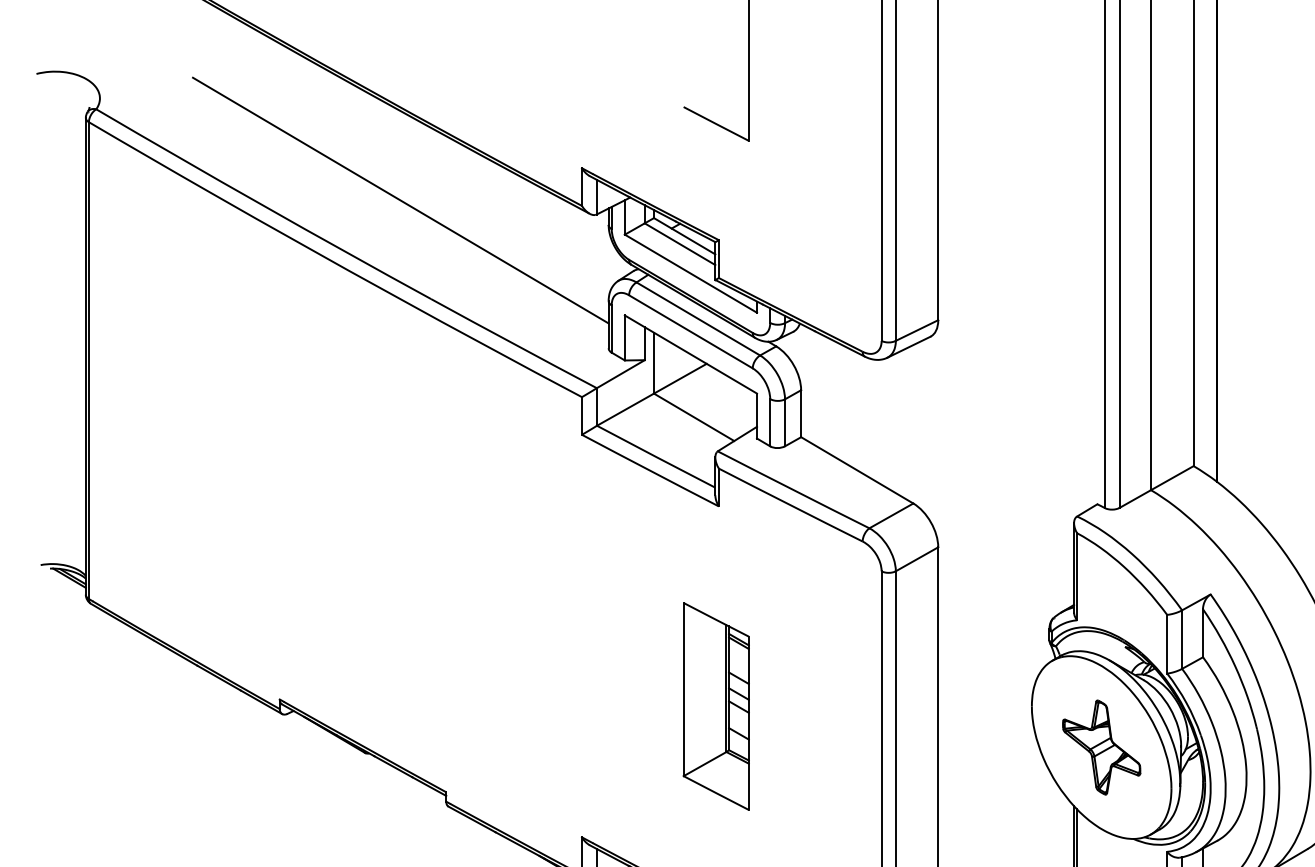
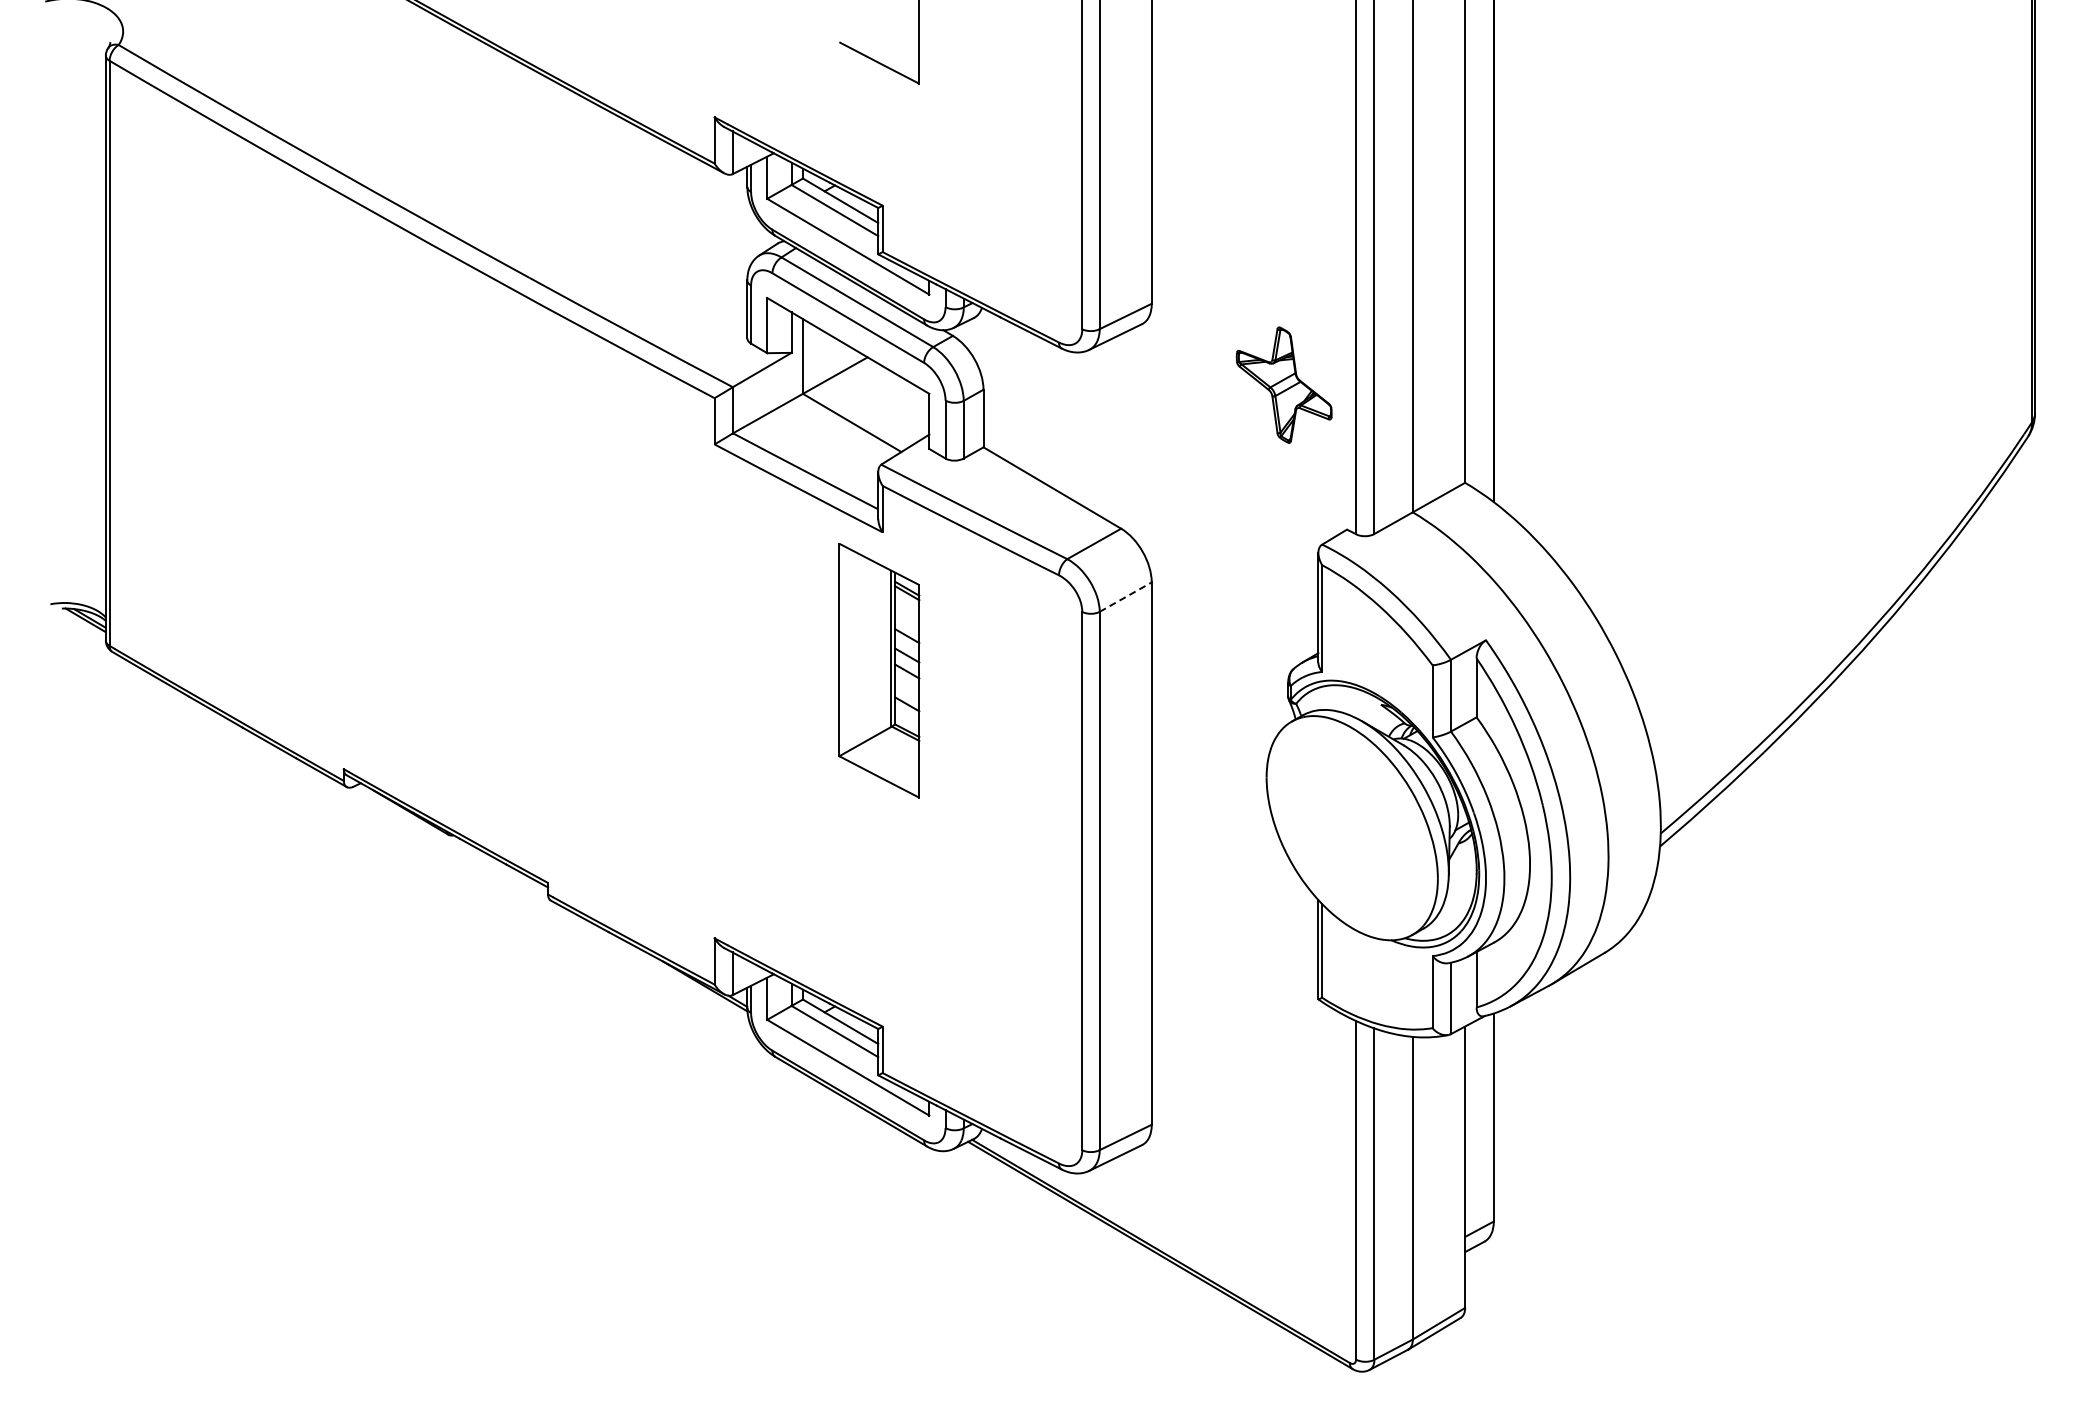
line: (400, 200) -> (492, 156), removed
line: (916, 559) -> (1125, 597), solid -> dashed
part: (716, 706) -> (879, 670), moved
part: (1101, 747) -> (1283, 384), moved

